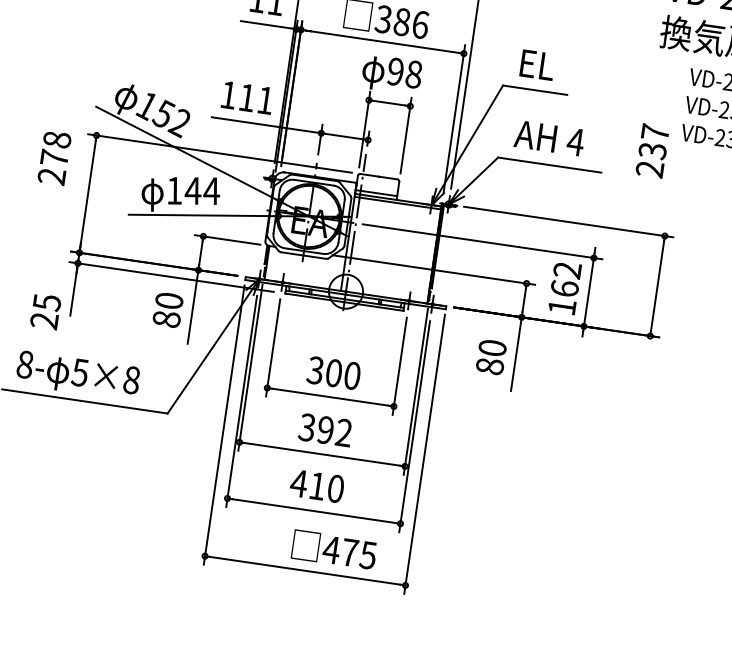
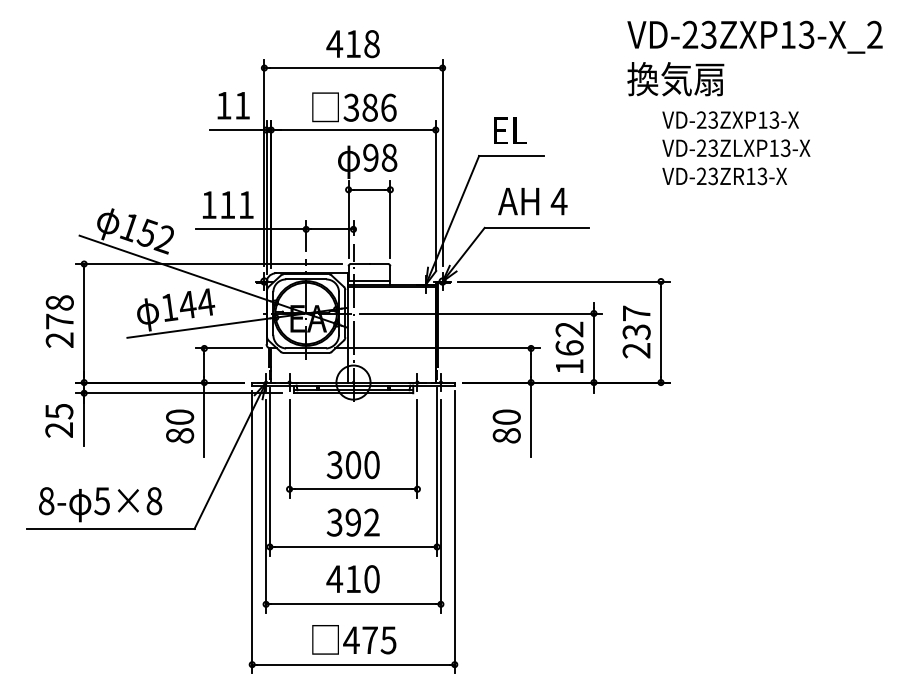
text: (652, 150) -> (636, 331), moved
text: (54, 158) -> (59, 321), moved
text: (46, 311) -> (59, 420), moved
text: (334, 549) -> (354, 639), moved

